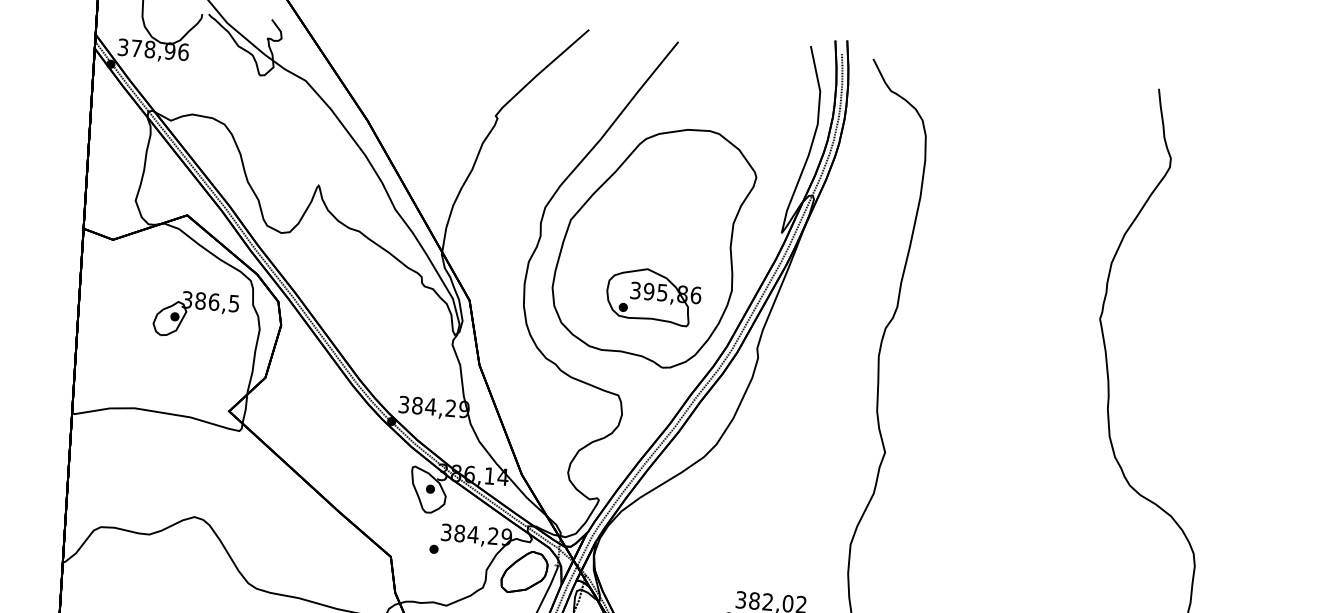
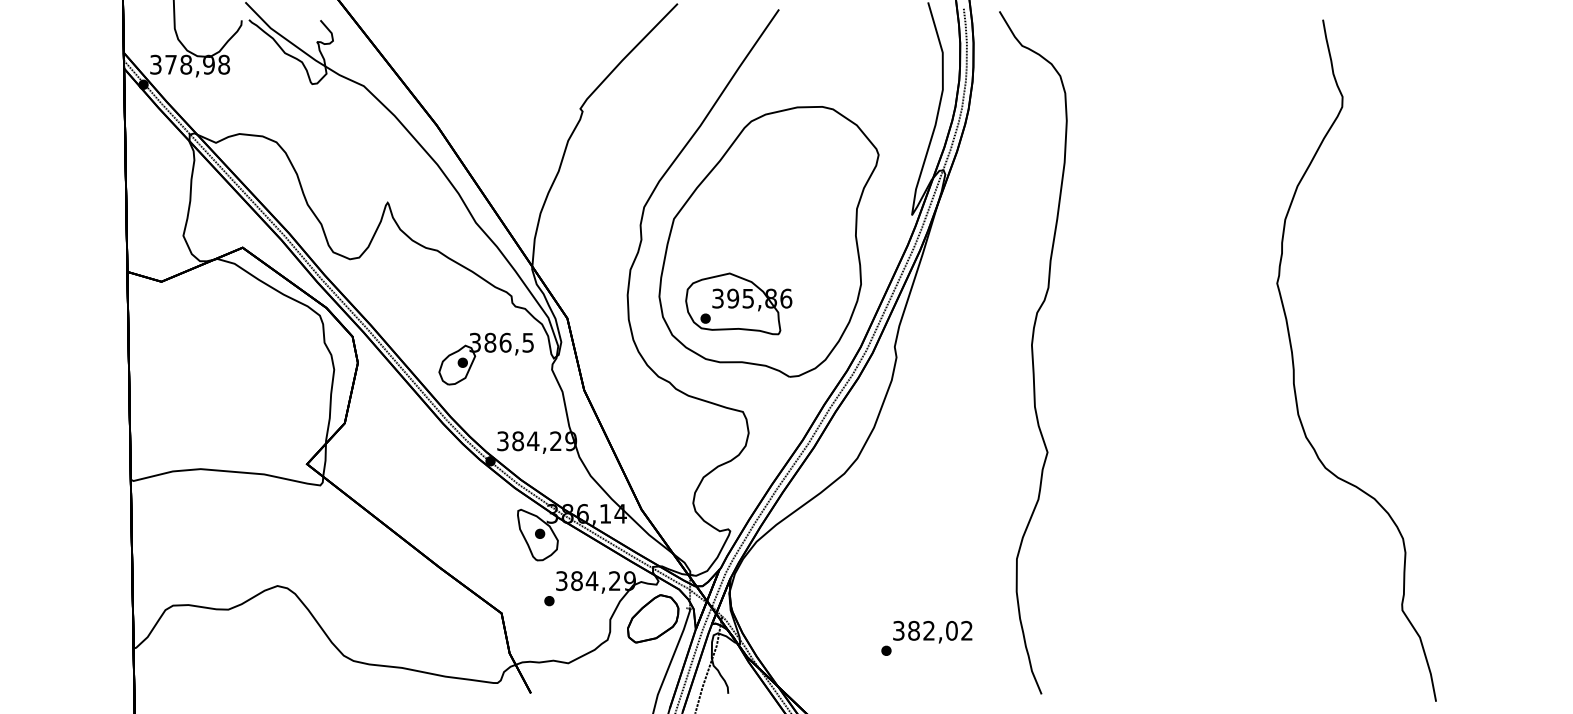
text: (183, 51) -> (224, 64), 378,96 -> 378,98
part: (653, 296) -> (738, 303), moved
part: (197, 309) -> (487, 352), moved

